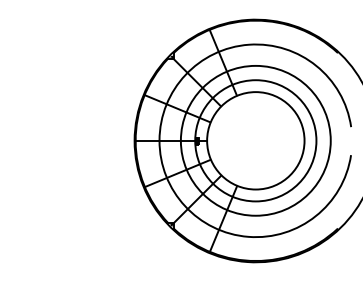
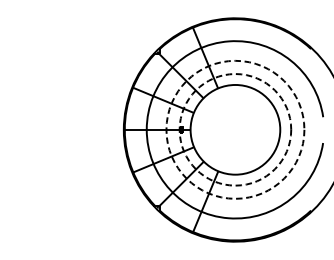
circle: (255, 140) -> (235, 129), solid -> dashed
circle: (255, 140) -> (235, 129), solid -> dashed

